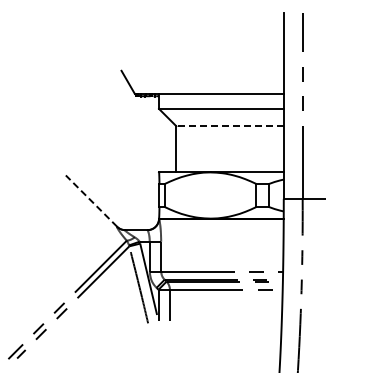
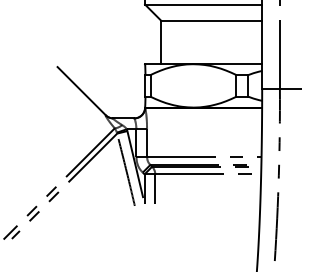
line: (230, 126) -> (212, 21), dashed -> solid
line: (91, 200) -> (81, 90), dashed -> solid

